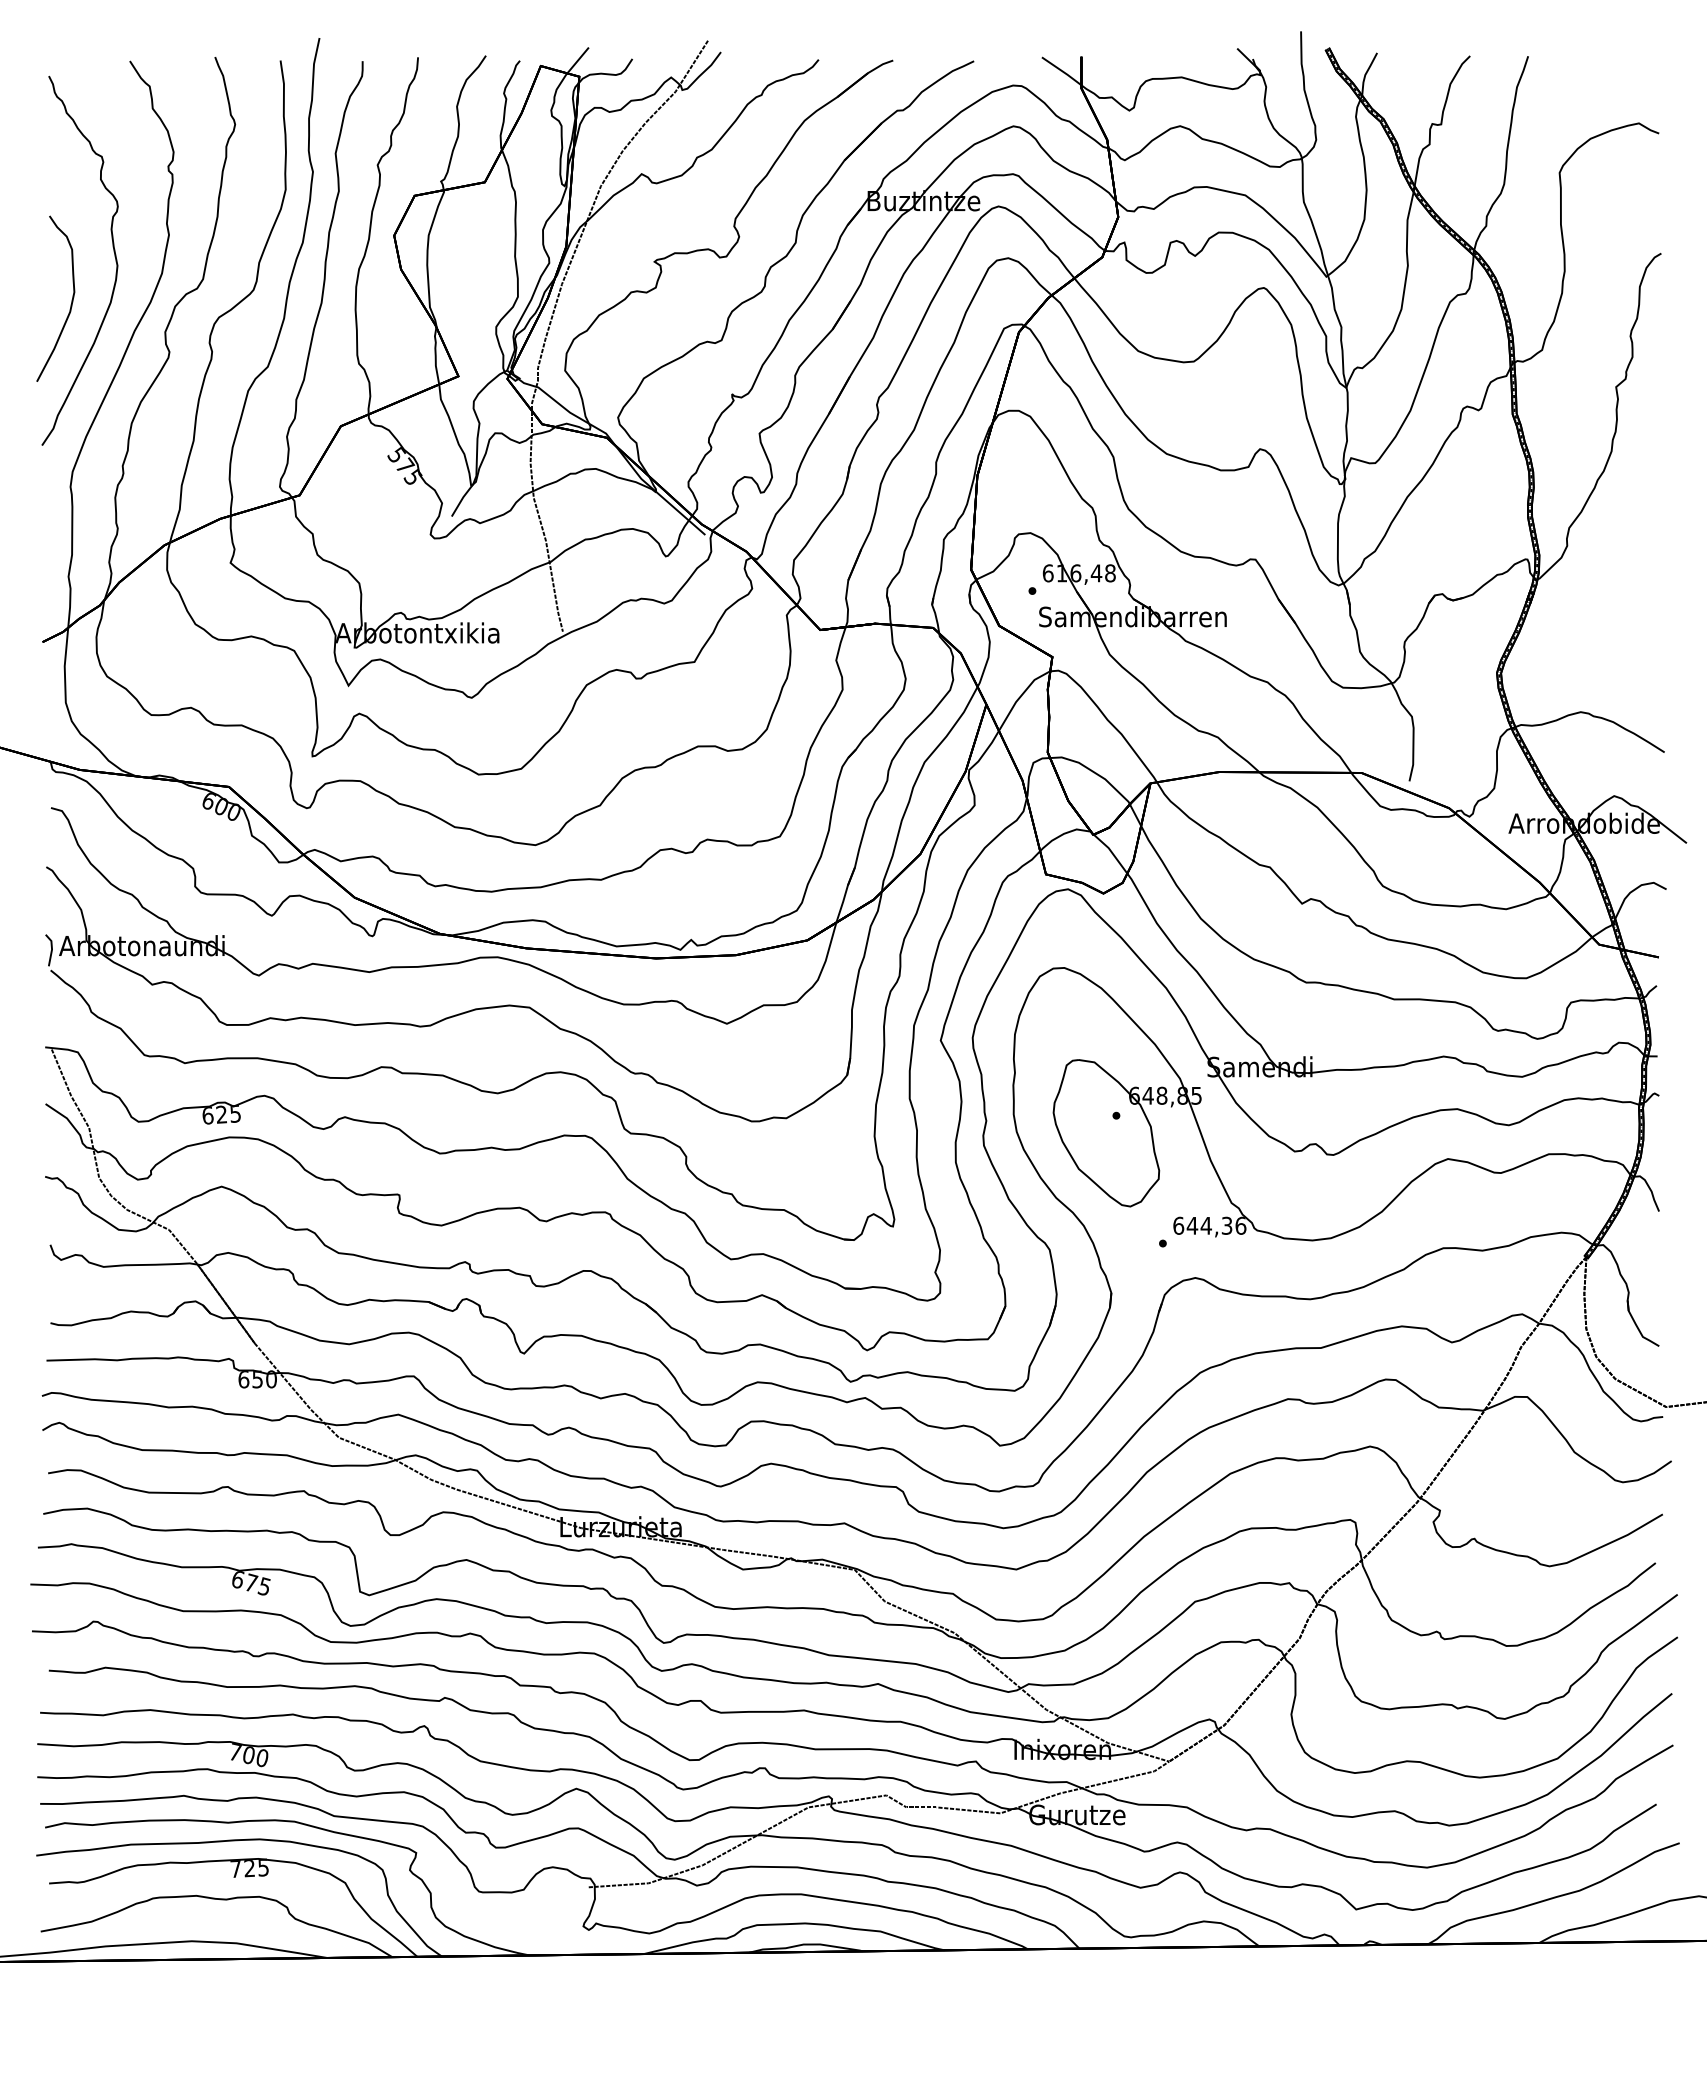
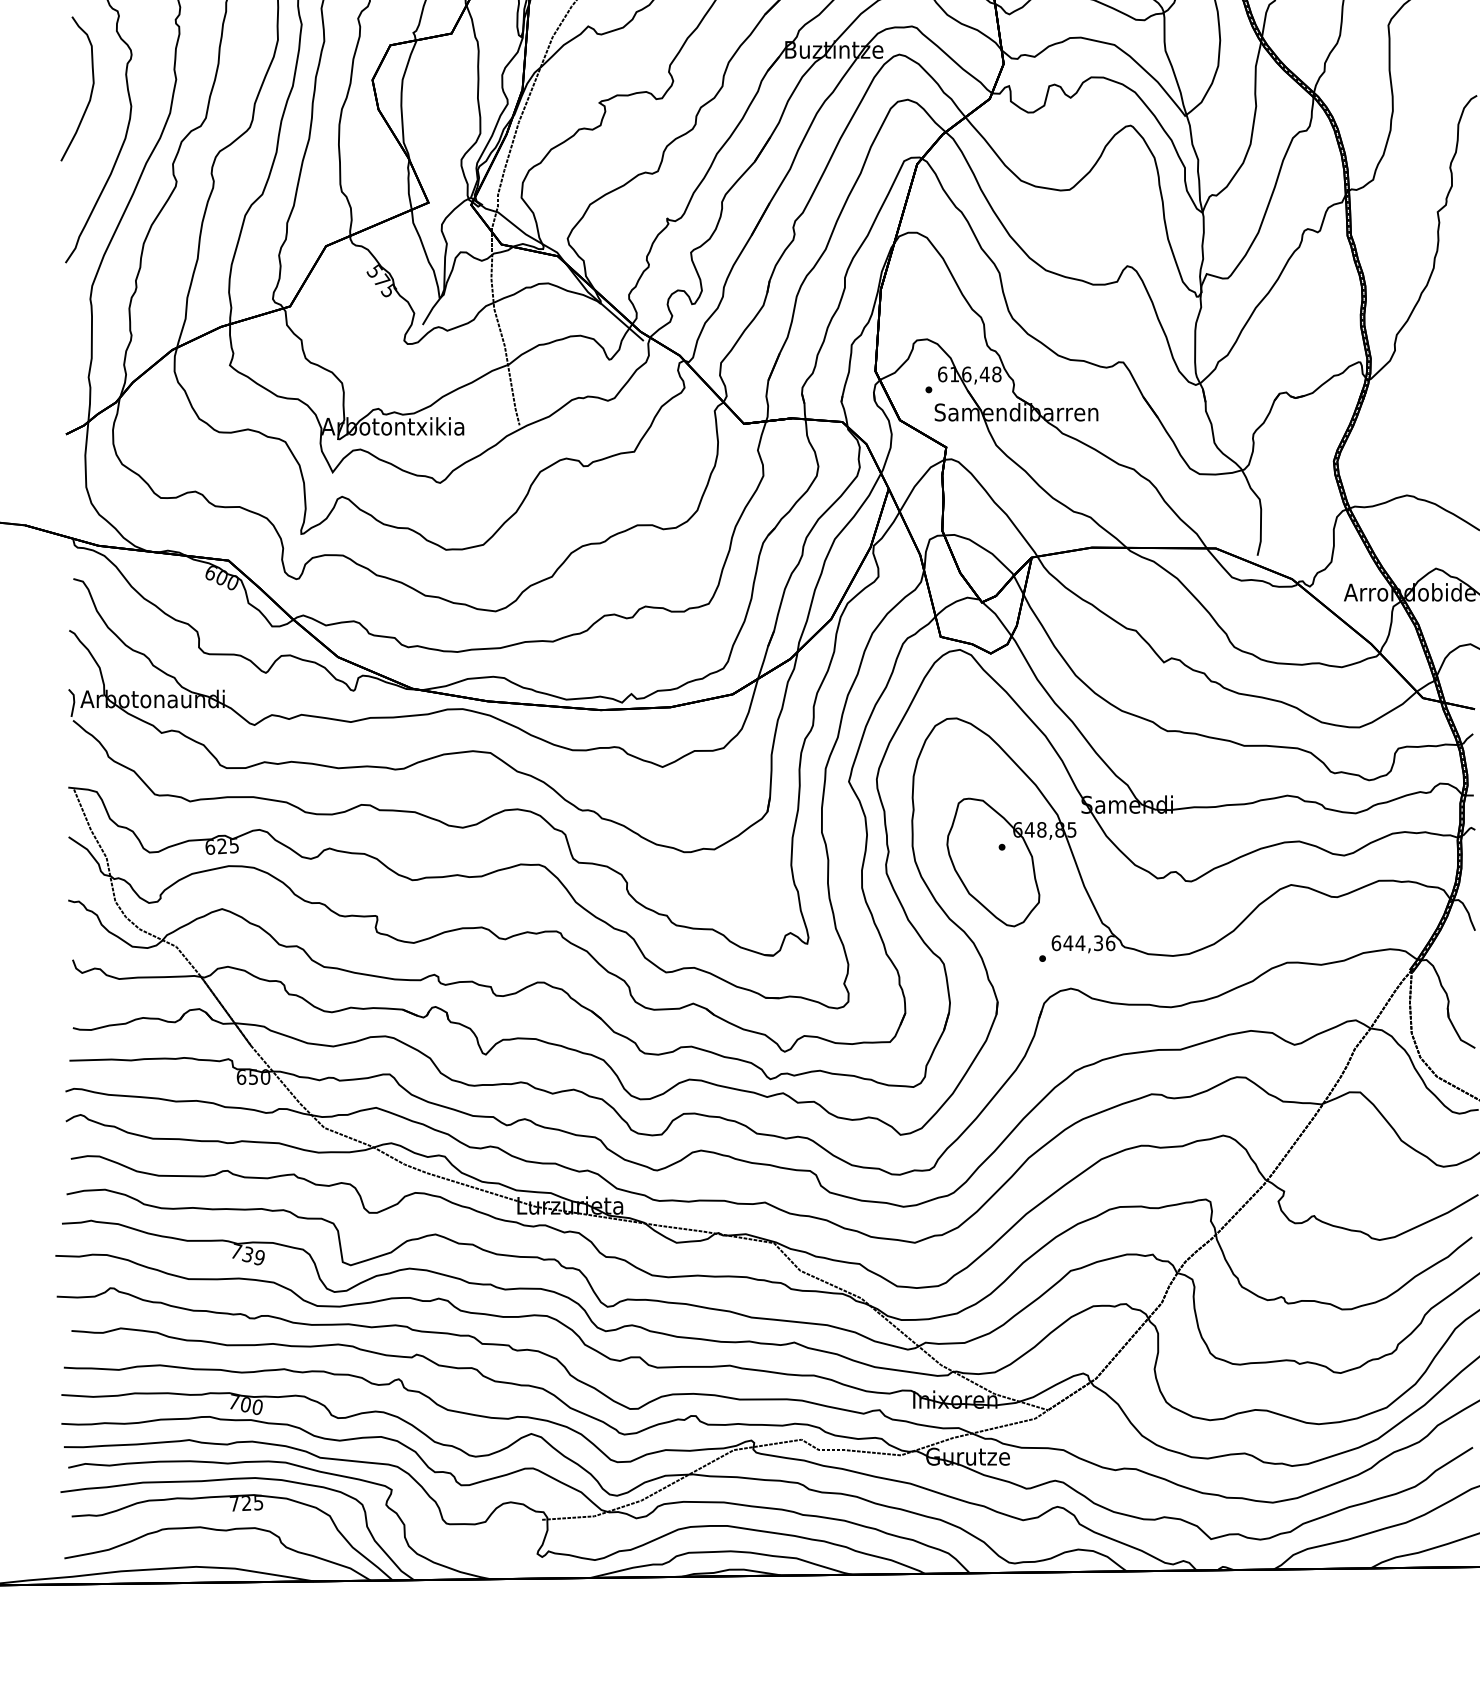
curve: (71, 299) -> (91, 89), moved
text: (251, 1582) -> (248, 1254), 675 -> 739

